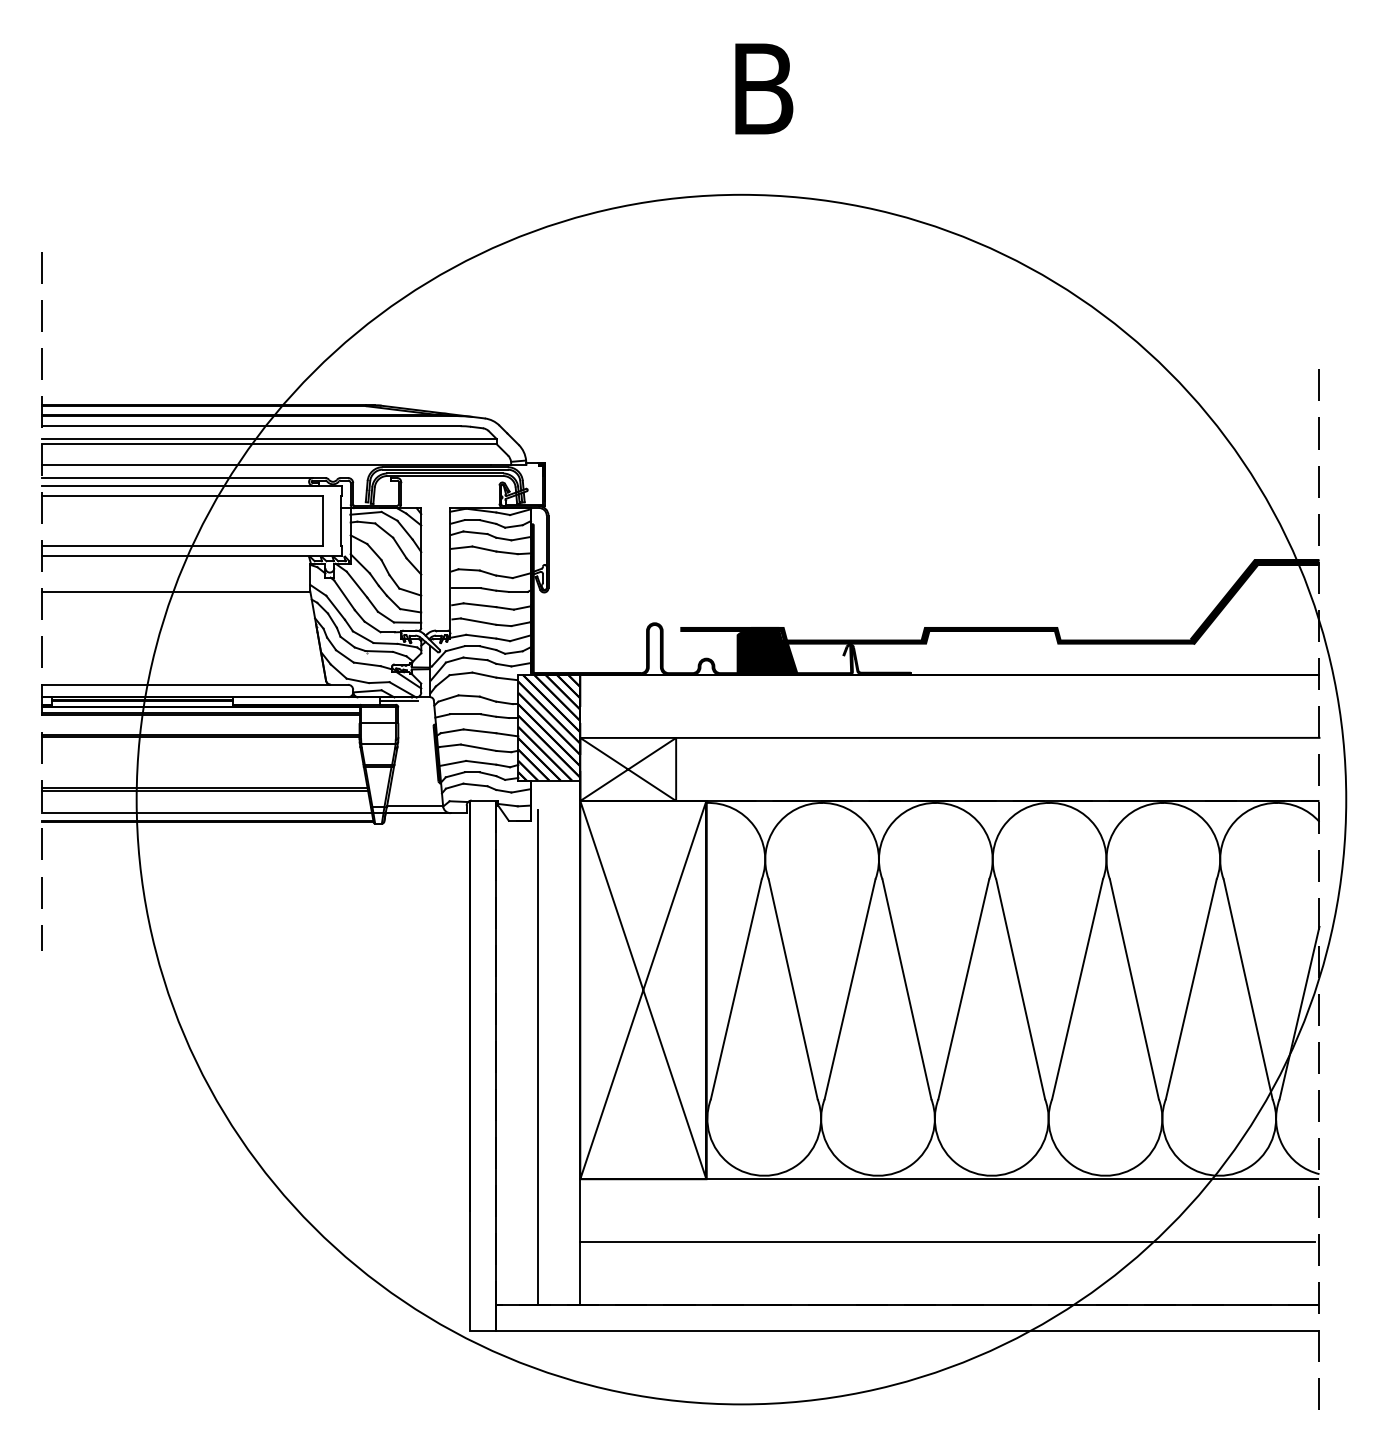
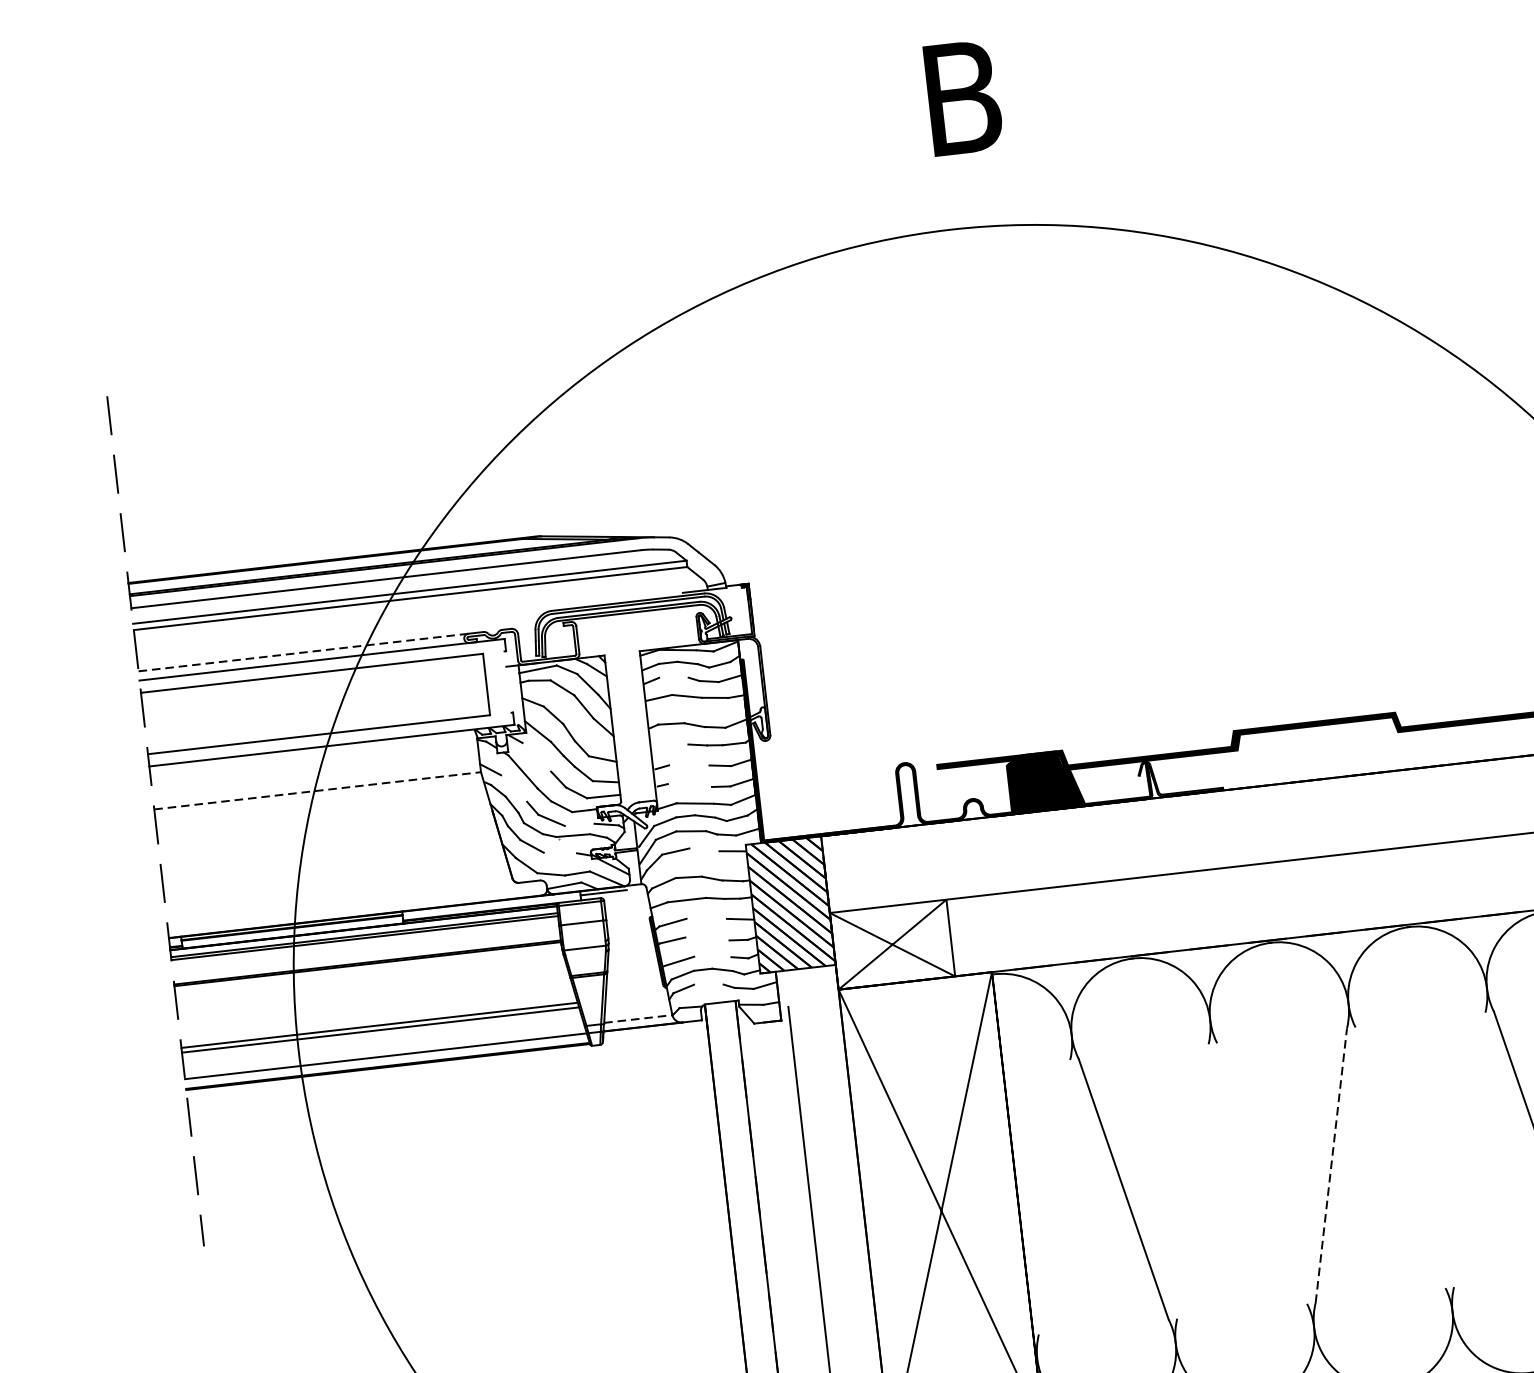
line: (265, 464) -> (408, 623), removed
line: (177, 478) -> (303, 653), solid -> dashed
line: (340, 520) -> (507, 681), removed
line: (475, 532) -> (673, 677), removed
line: (356, 584) -> (536, 757), removed
line: (466, 588) -> (670, 746), removed
line: (176, 591) -> (318, 790), solid -> dashed
line: (479, 605) -> (688, 765), removed
line: (335, 607) -> (513, 788), removed
line: (478, 621) -> (689, 785), removed
line: (385, 643) -> (579, 825), removed
line: (366, 664) -> (559, 853), removed
line: (484, 674) -> (704, 849), removed
line: (185, 684) -> (342, 902), removed
line: (479, 731) -> (706, 919), removed
line: (478, 747) -> (707, 938), removed
line: (481, 762) -> (713, 956), removed
line: (475, 784) -> (708, 984), removed
line: (415, 806) -> (638, 1019), solid -> dashed
line: (735, 989) -> (1053, 1197), removed
line: (849, 989) -> (1192, 1181), removed
line: (906, 989) -> (1261, 1173), removed
line: (963, 989) -> (1330, 1165), solid -> dashed
line: (1020, 989) -> (1400, 1158), removed
line: (1077, 989) -> (1469, 1150), removed

